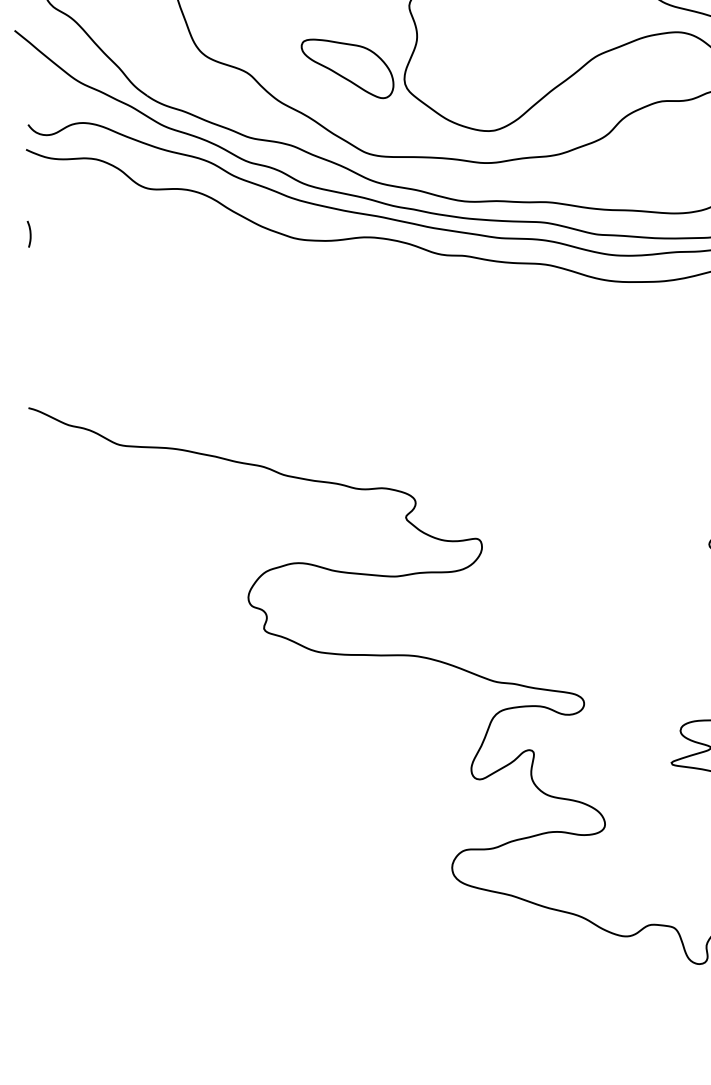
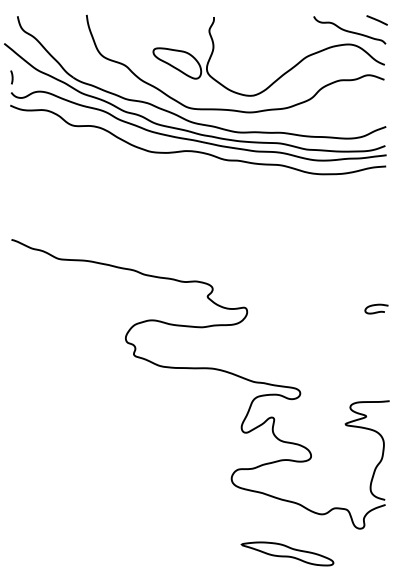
curve: (28, 234) -> (11, 77), moved
part: (559, 1011) -> (287, 553), added

